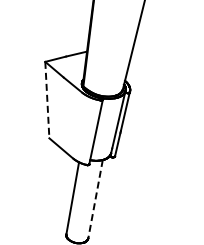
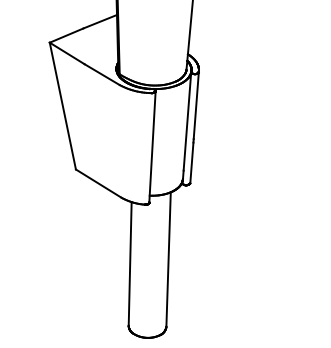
line: (47, 100) -> (63, 106), dashed -> solid
line: (95, 199) -> (168, 260), dashed -> solid

